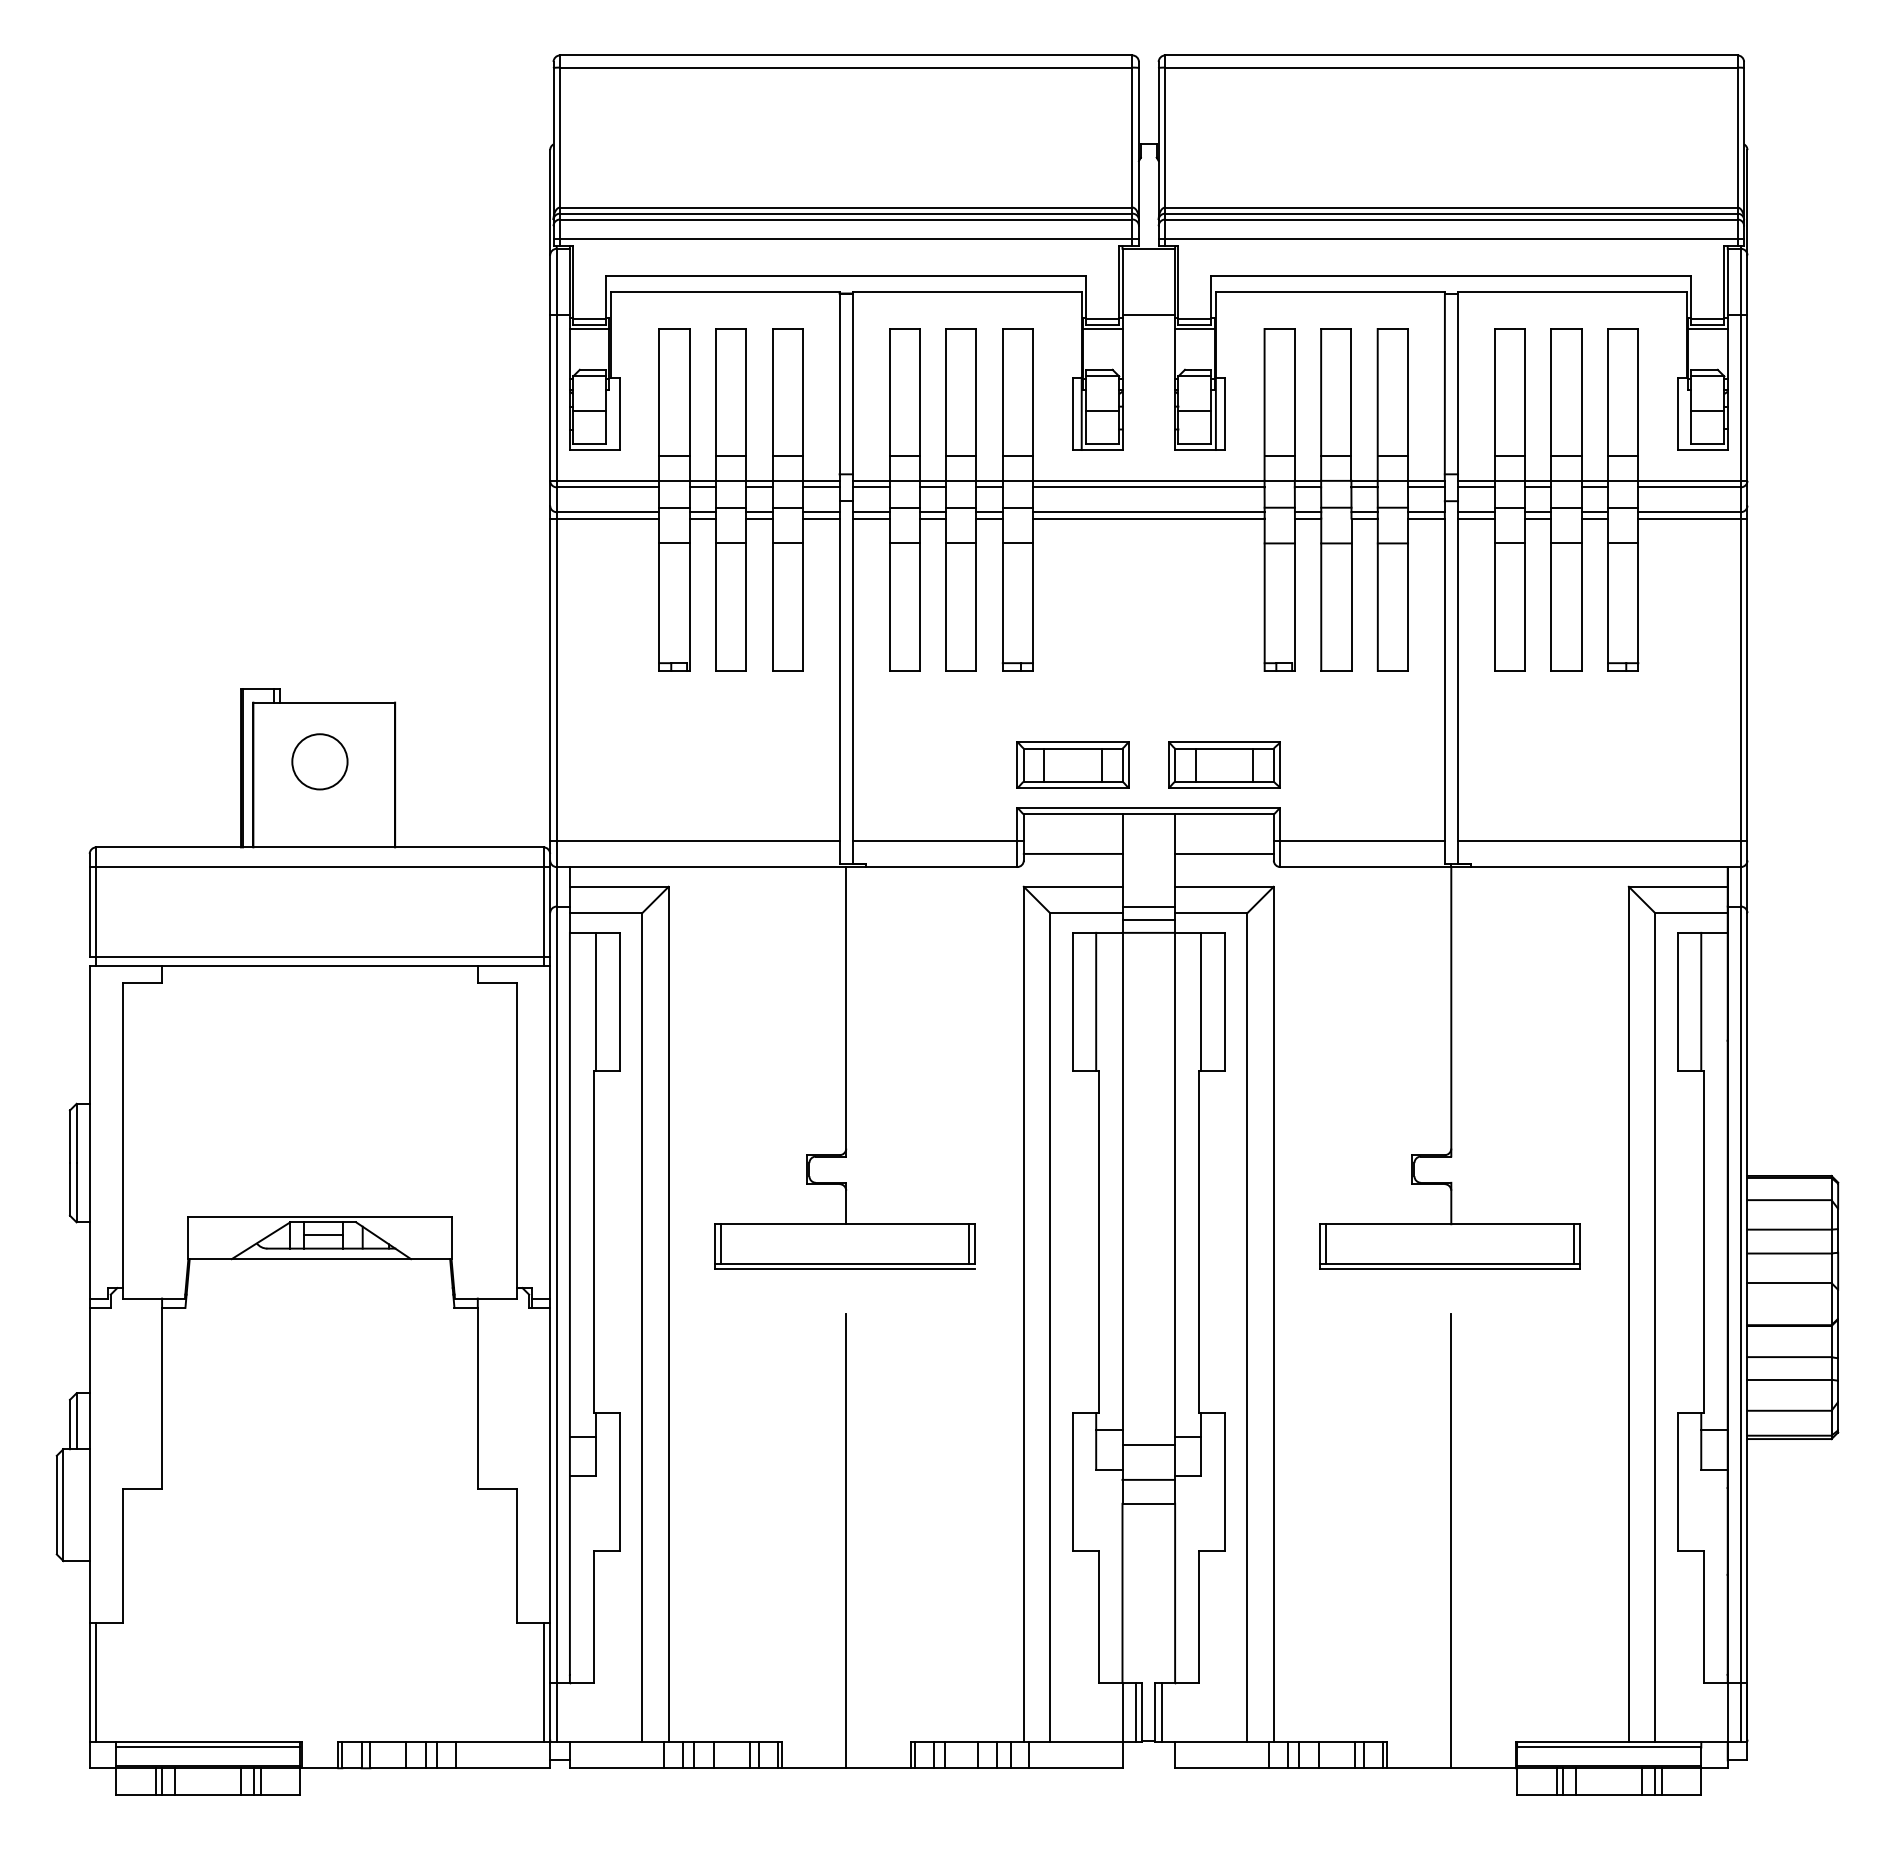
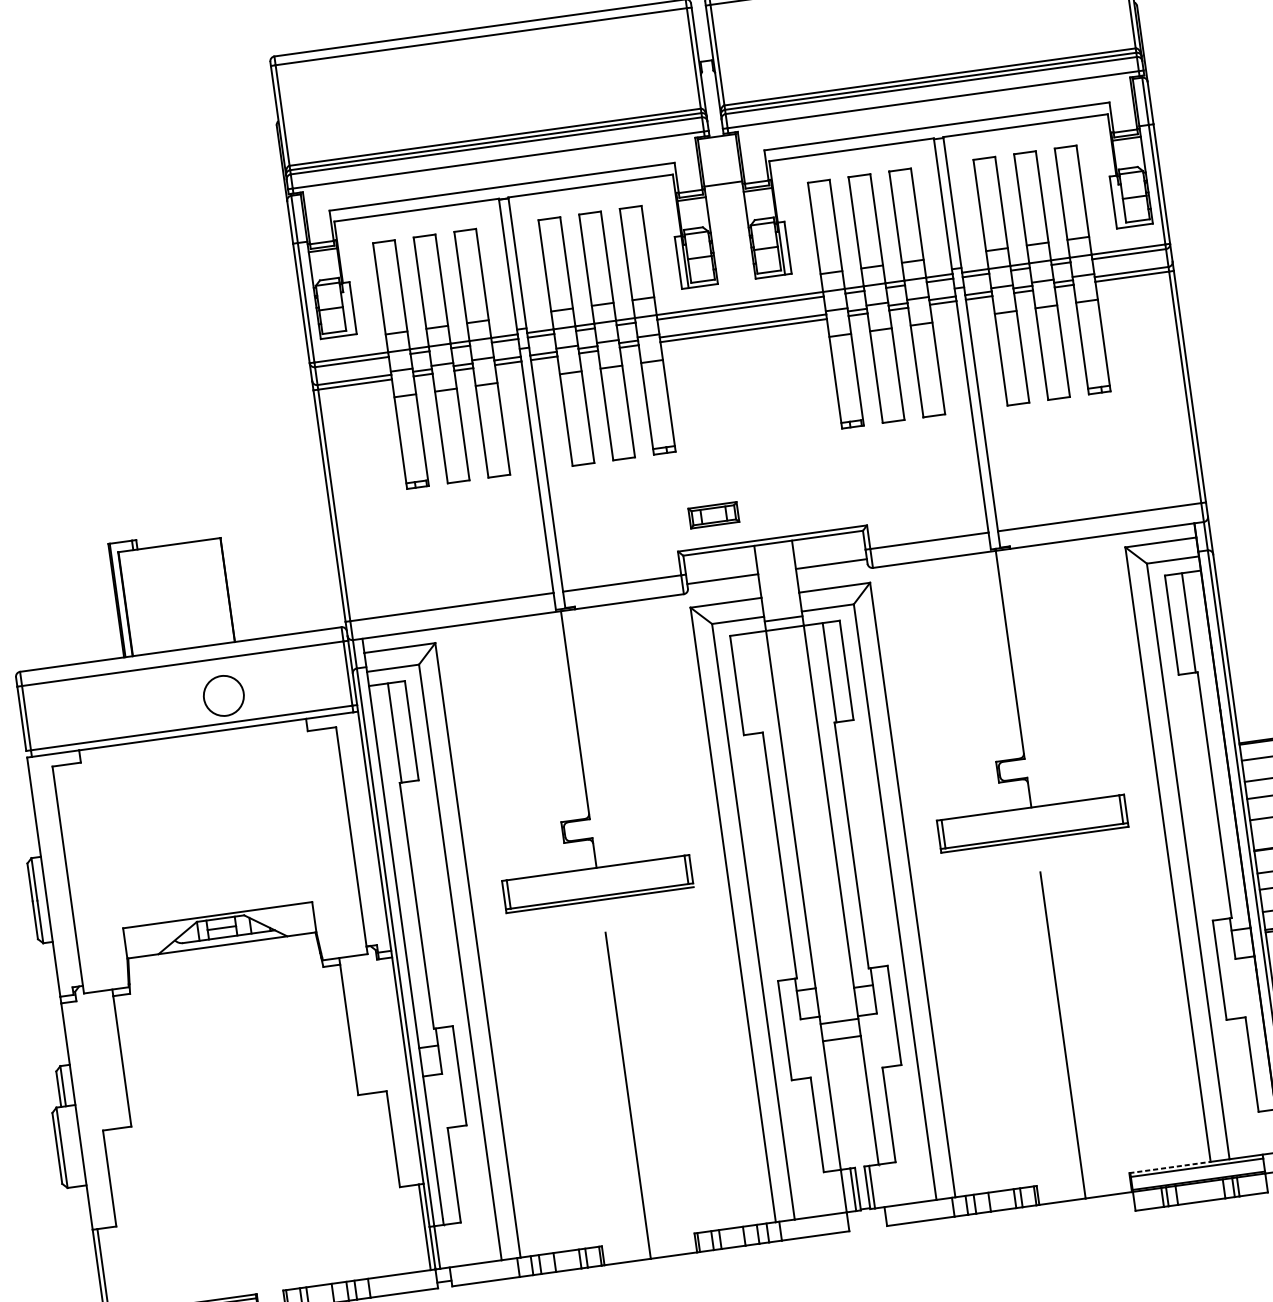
circle: (319, 761) -> (223, 695), moved
part: (1072, 764) -> (713, 514), size x0.6
part: (1224, 764) -> (822, 499), removed
line: (1148, 906) -> (782, 609), removed
line: (1096, 1001) -> (754, 682), removed
line: (1148, 1444) -> (835, 996), removed
line: (1572, 1741) -> (1170, 1167), solid -> dashed

